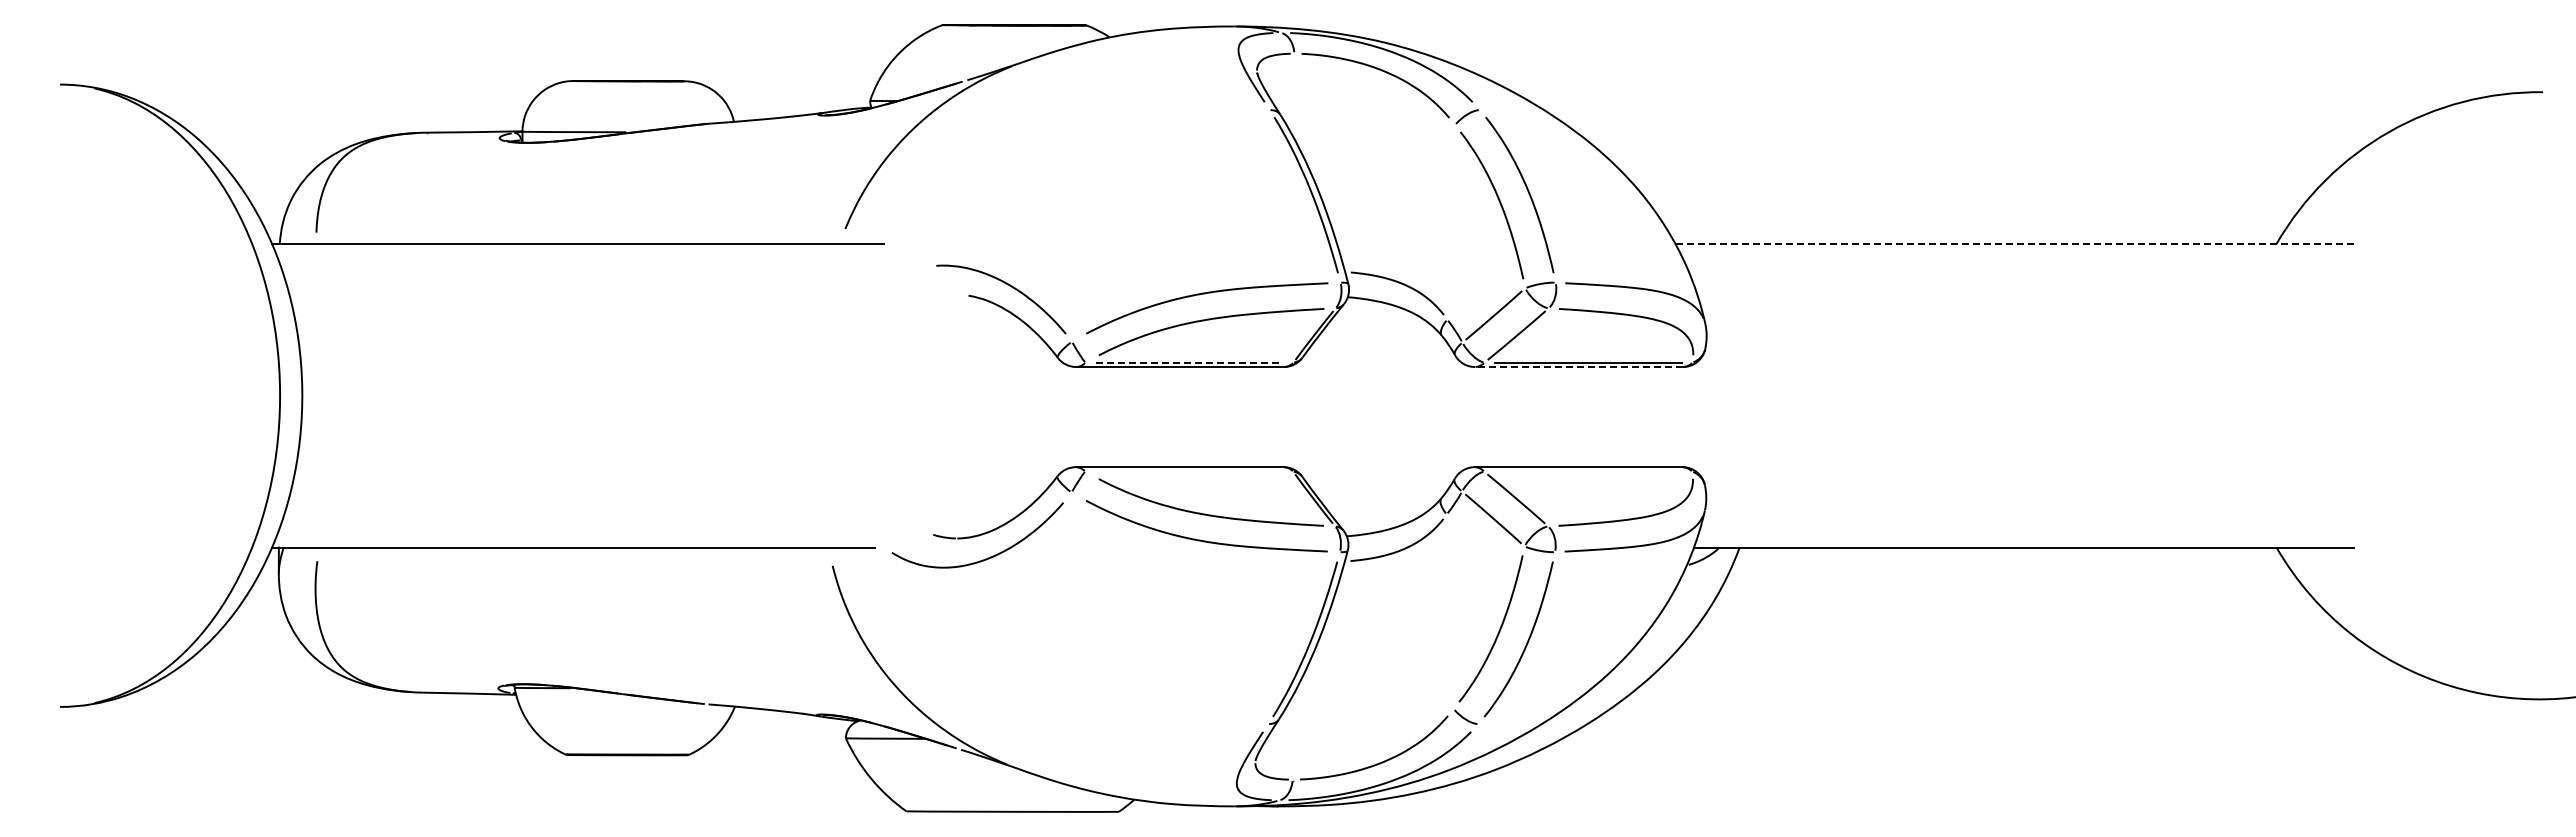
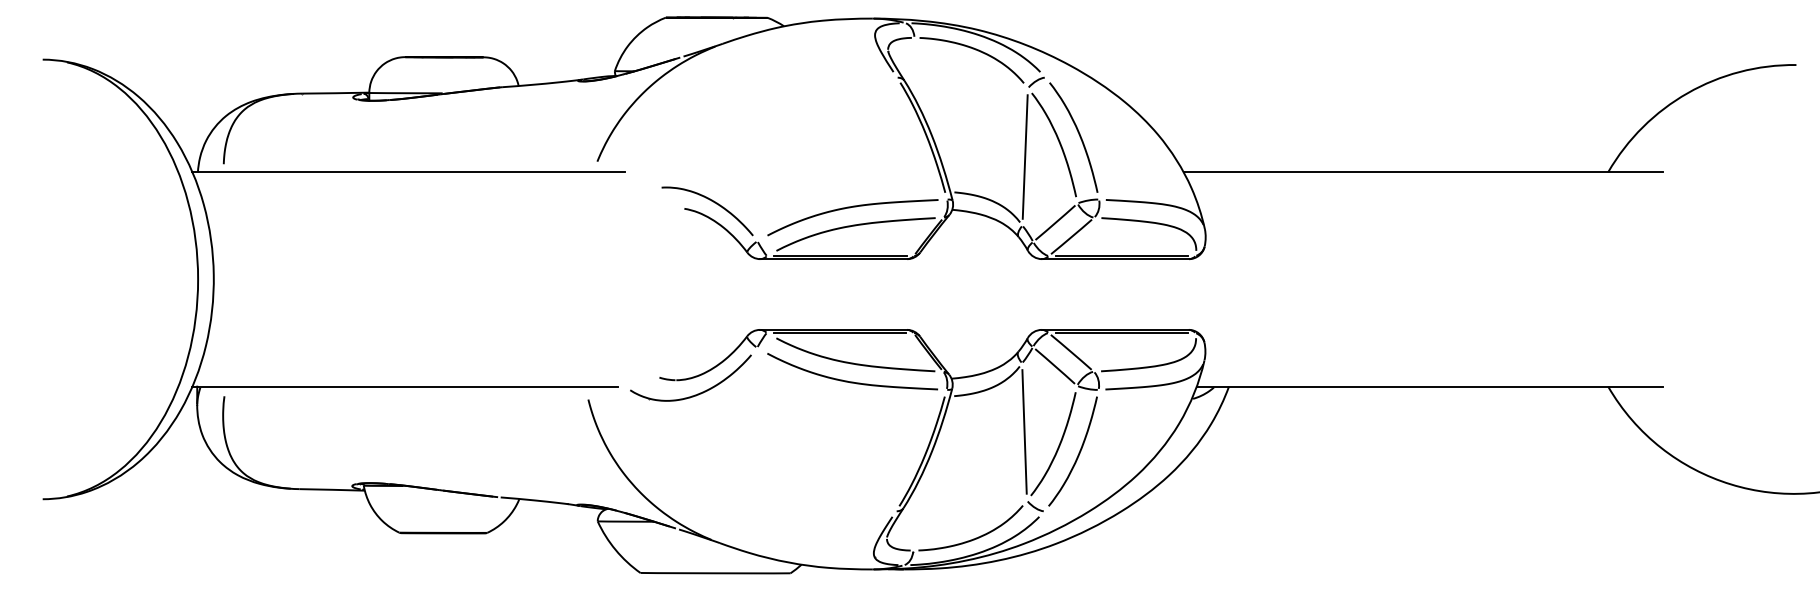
line: (1450, 221) -> (1024, 156), added
line: (2014, 243) -> (1423, 171), dashed -> solid
line: (1189, 362) -> (840, 255), dashed -> solid
line: (1578, 367) -> (1115, 259), dashed -> solid
line: (1188, 471) -> (839, 332), added
line: (1587, 471) -> (1121, 332), added
line: (1450, 611) -> (1024, 431), added

